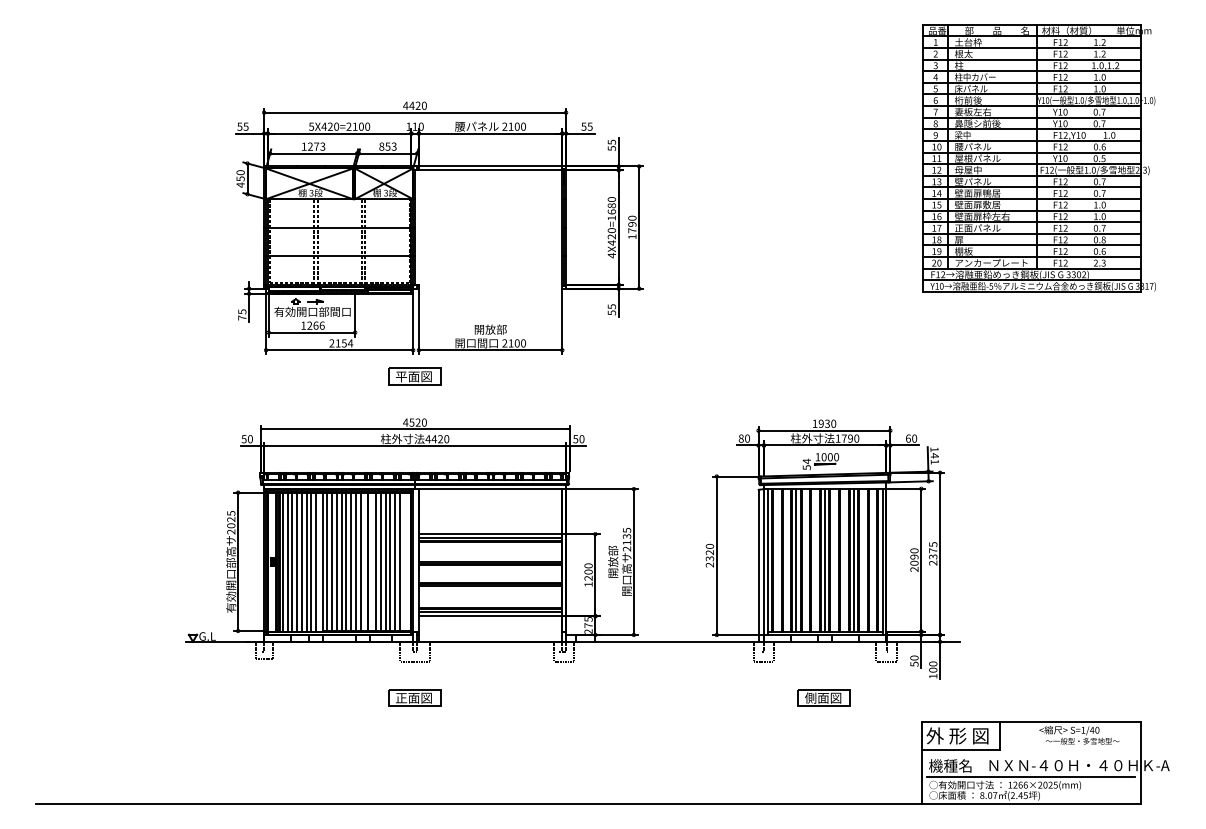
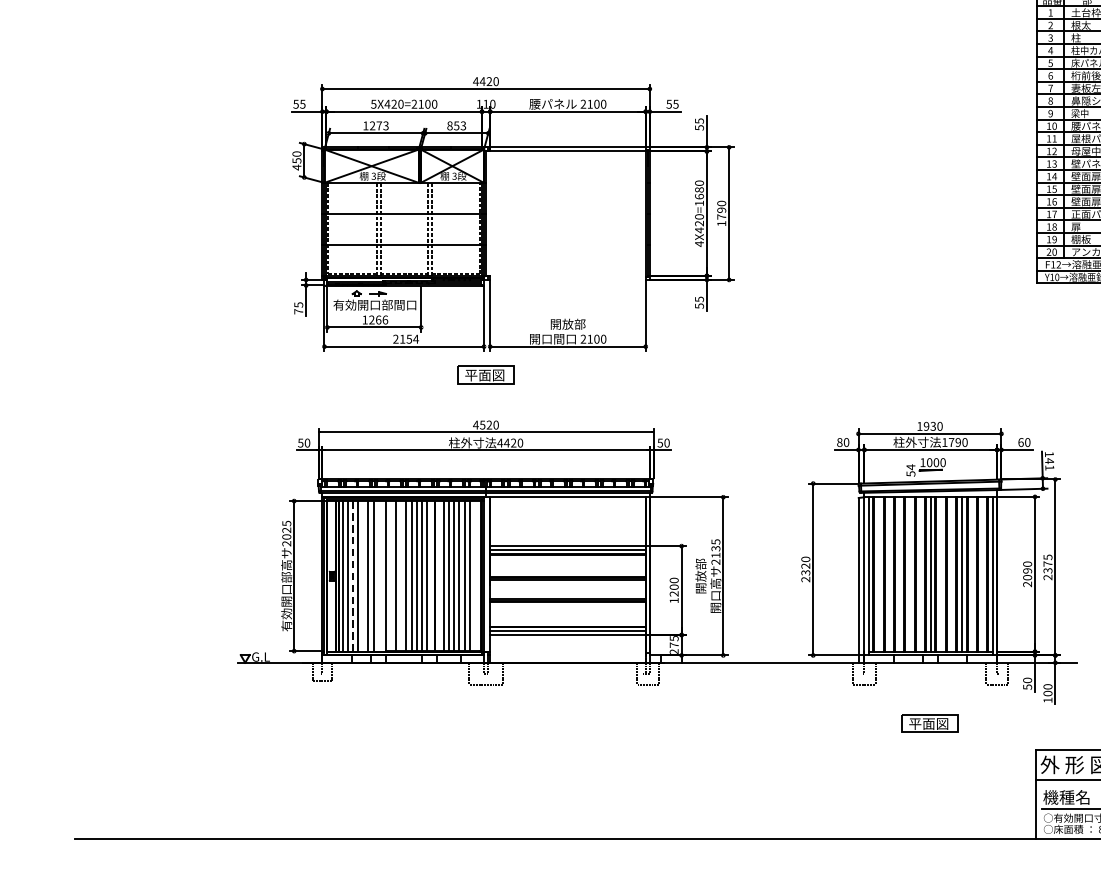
line: (796, 559) -> (899, 573), removed
line: (301, 561) -> (362, 575), removed
line: (316, 561) -> (379, 575), removed
line: (327, 561) -> (391, 575), removed
line: (336, 561) -> (400, 575), removed
line: (292, 562) -> (353, 576), solid -> dashed
part: (414, 697) -> (485, 723), removed
text: (810, 697) -> (914, 723), 側面図 -> 平面図

